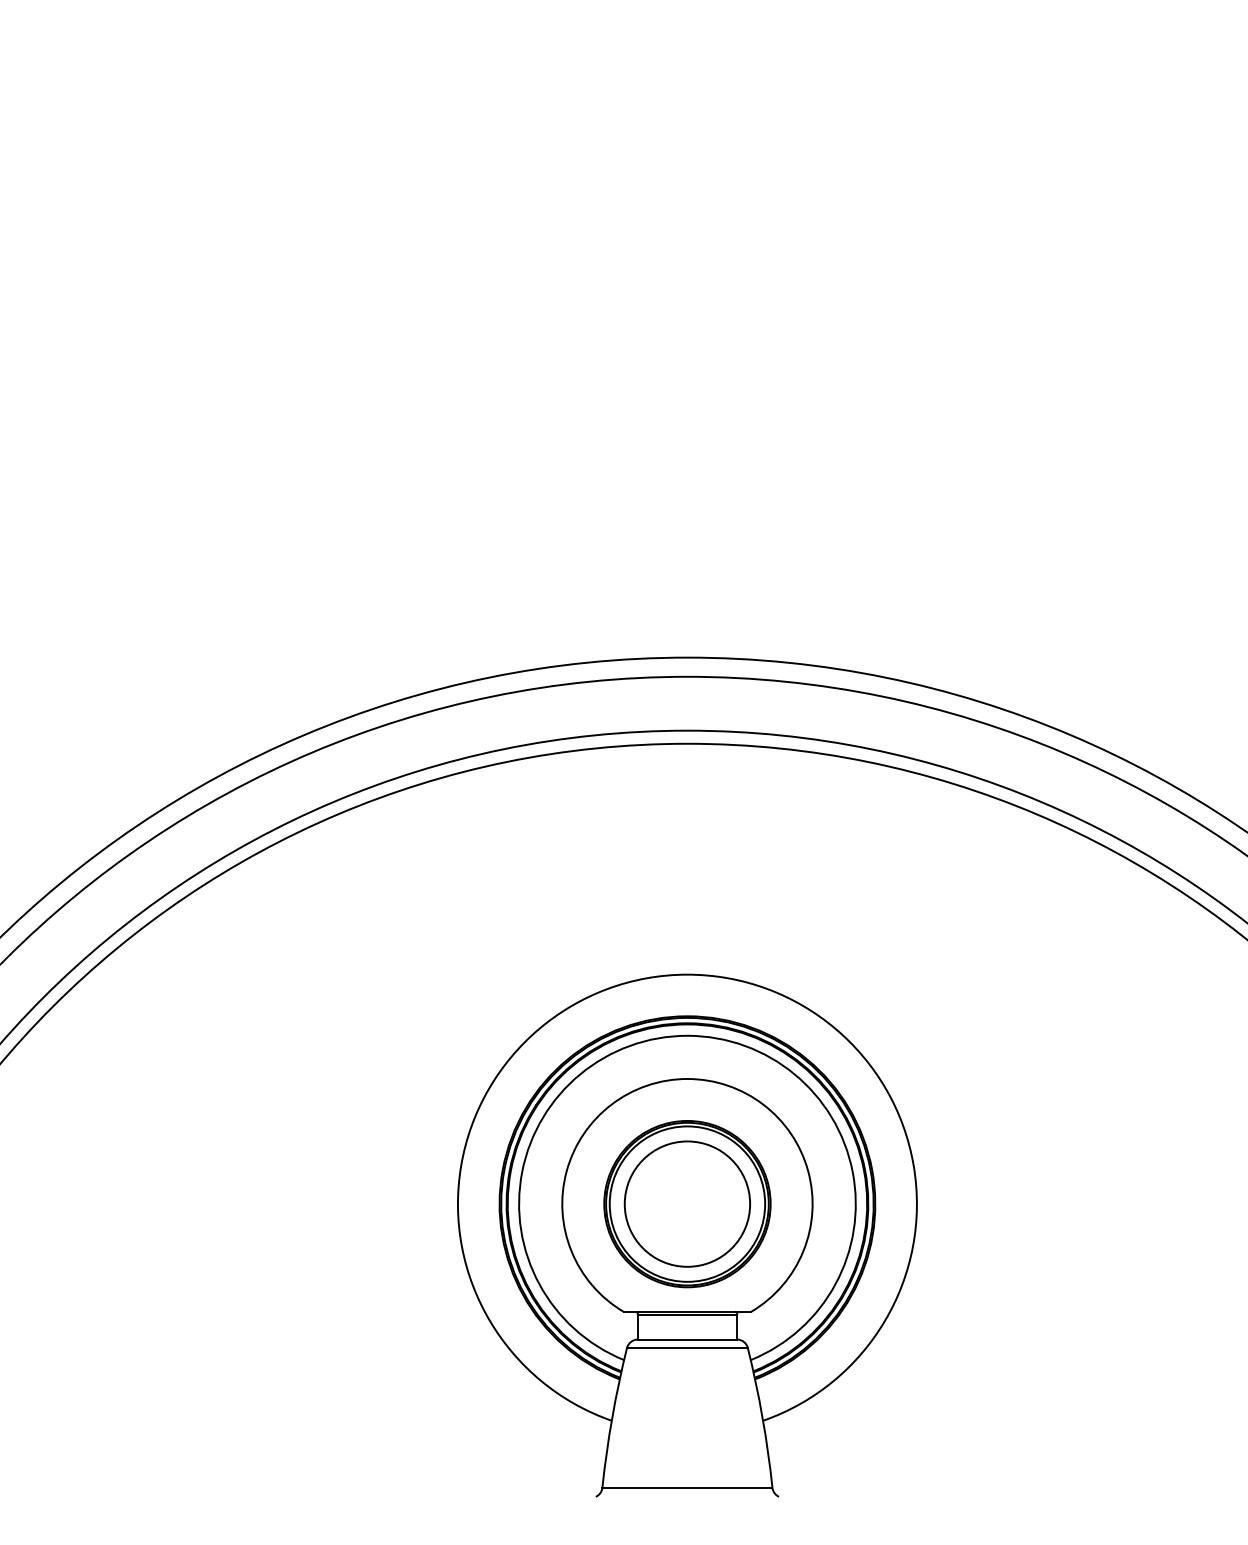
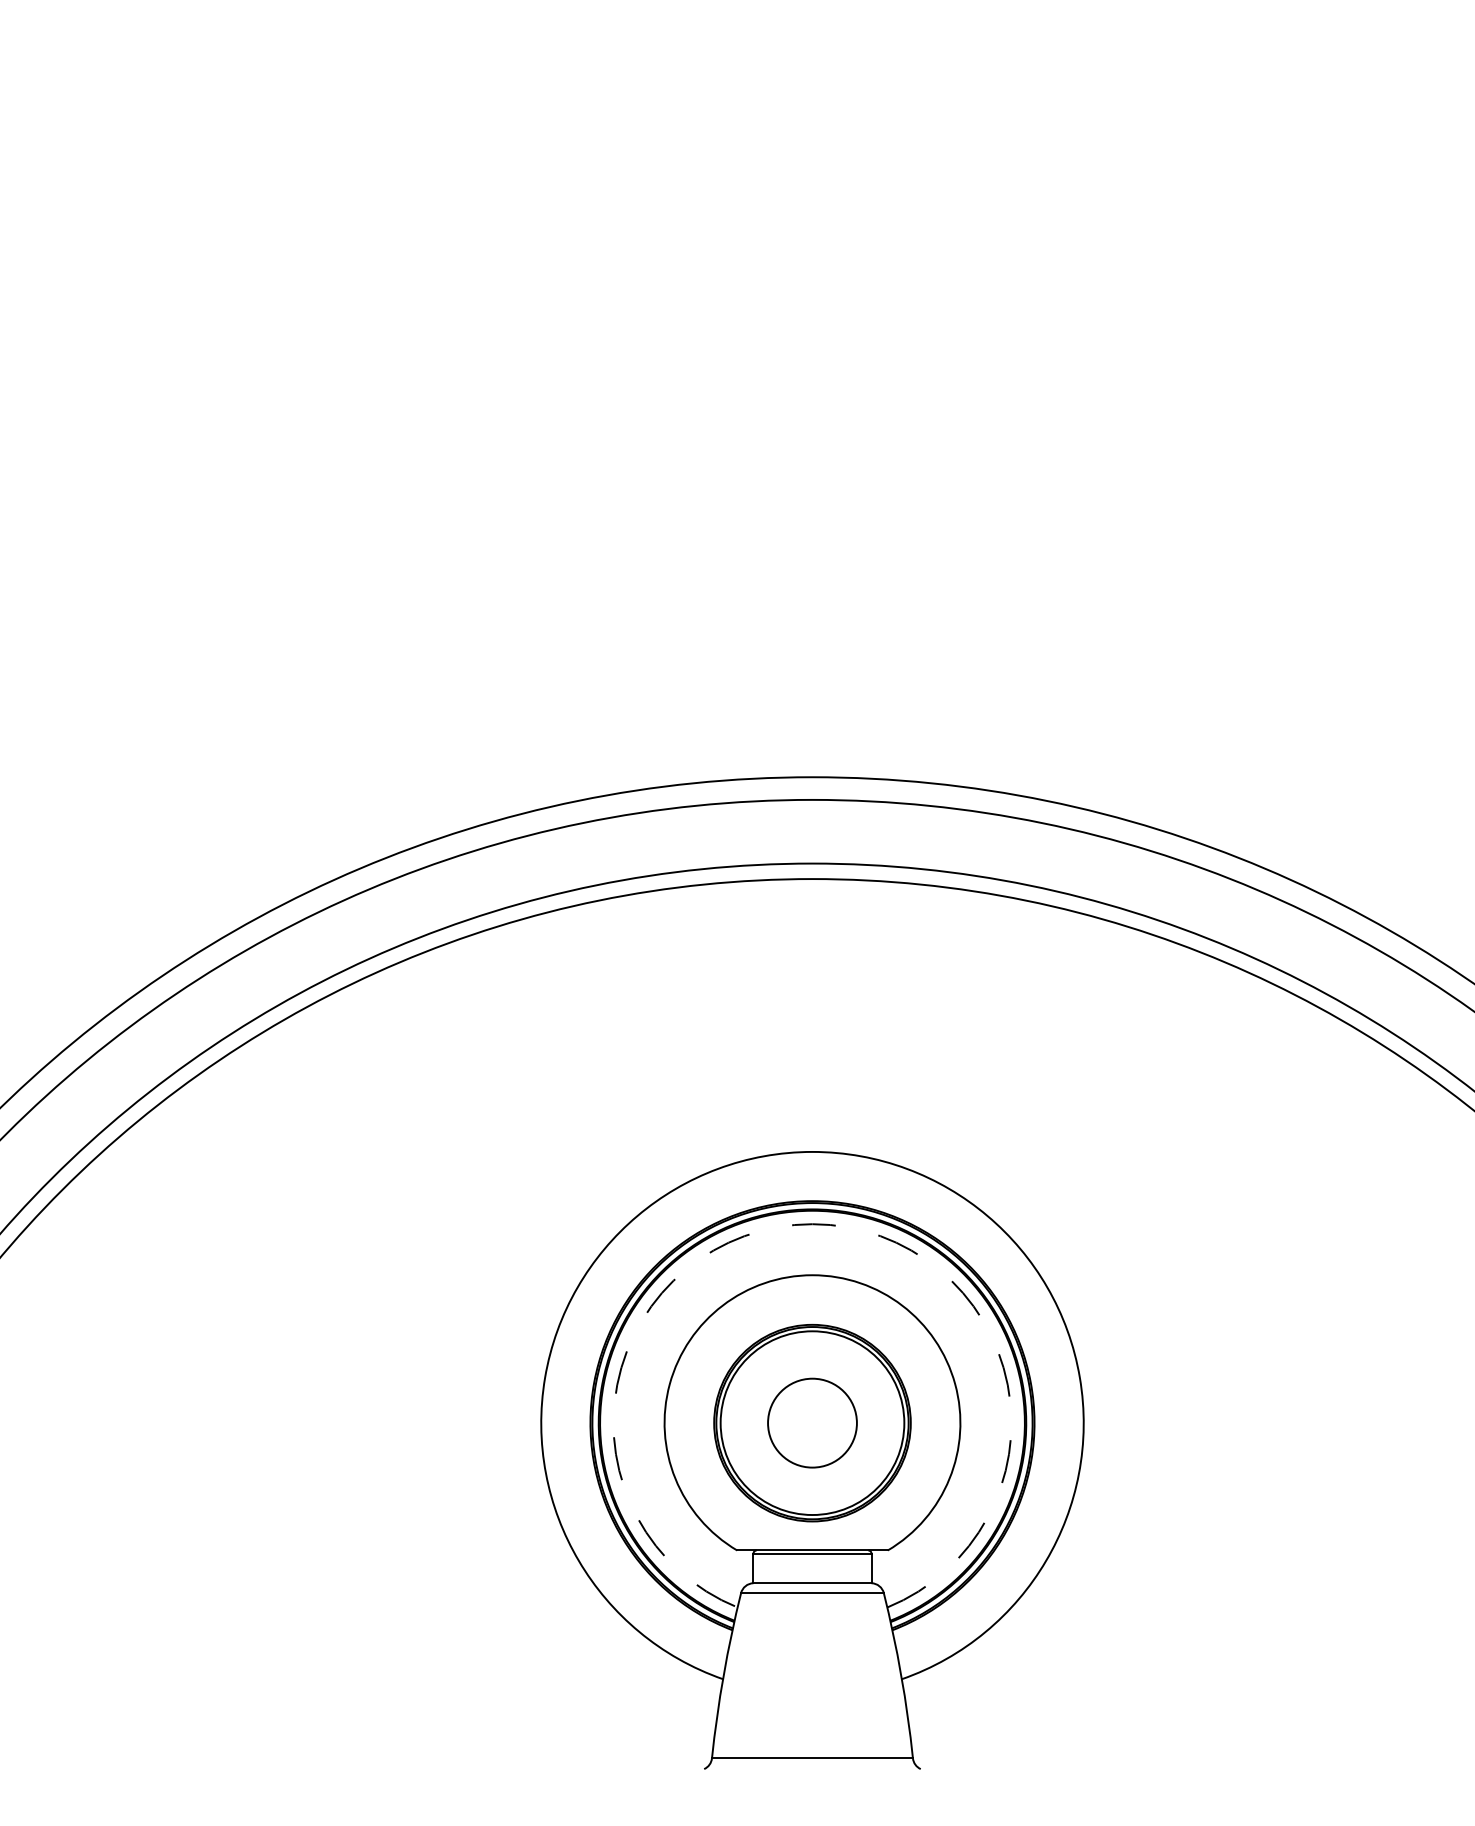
arc: (687, 1035) -> (812, 1223), solid -> dashed
circle: (687, 1203) -> (812, 1422), size x0.6

